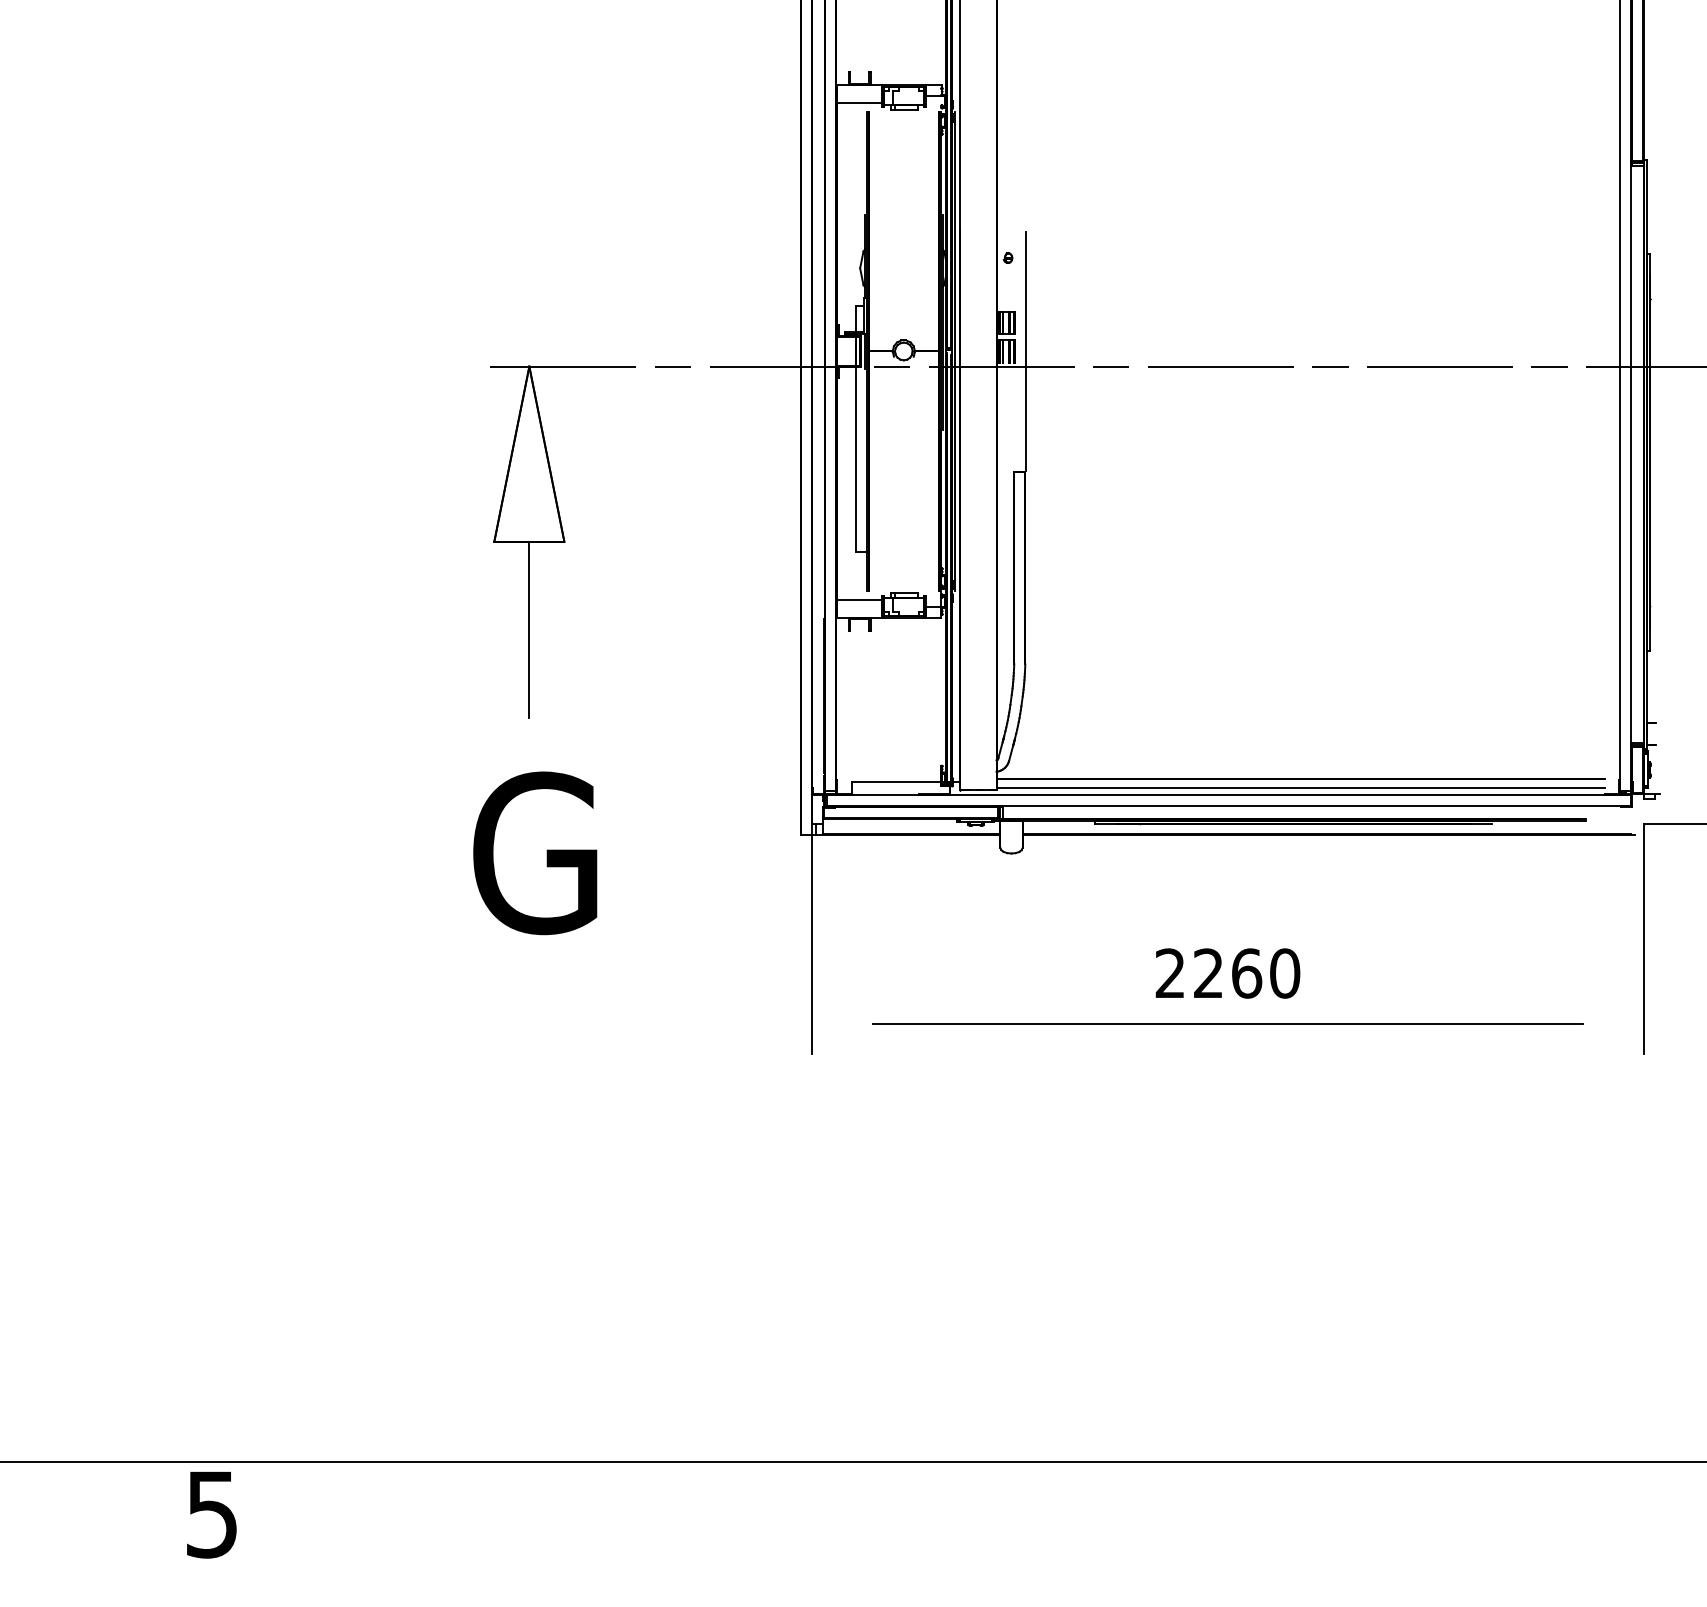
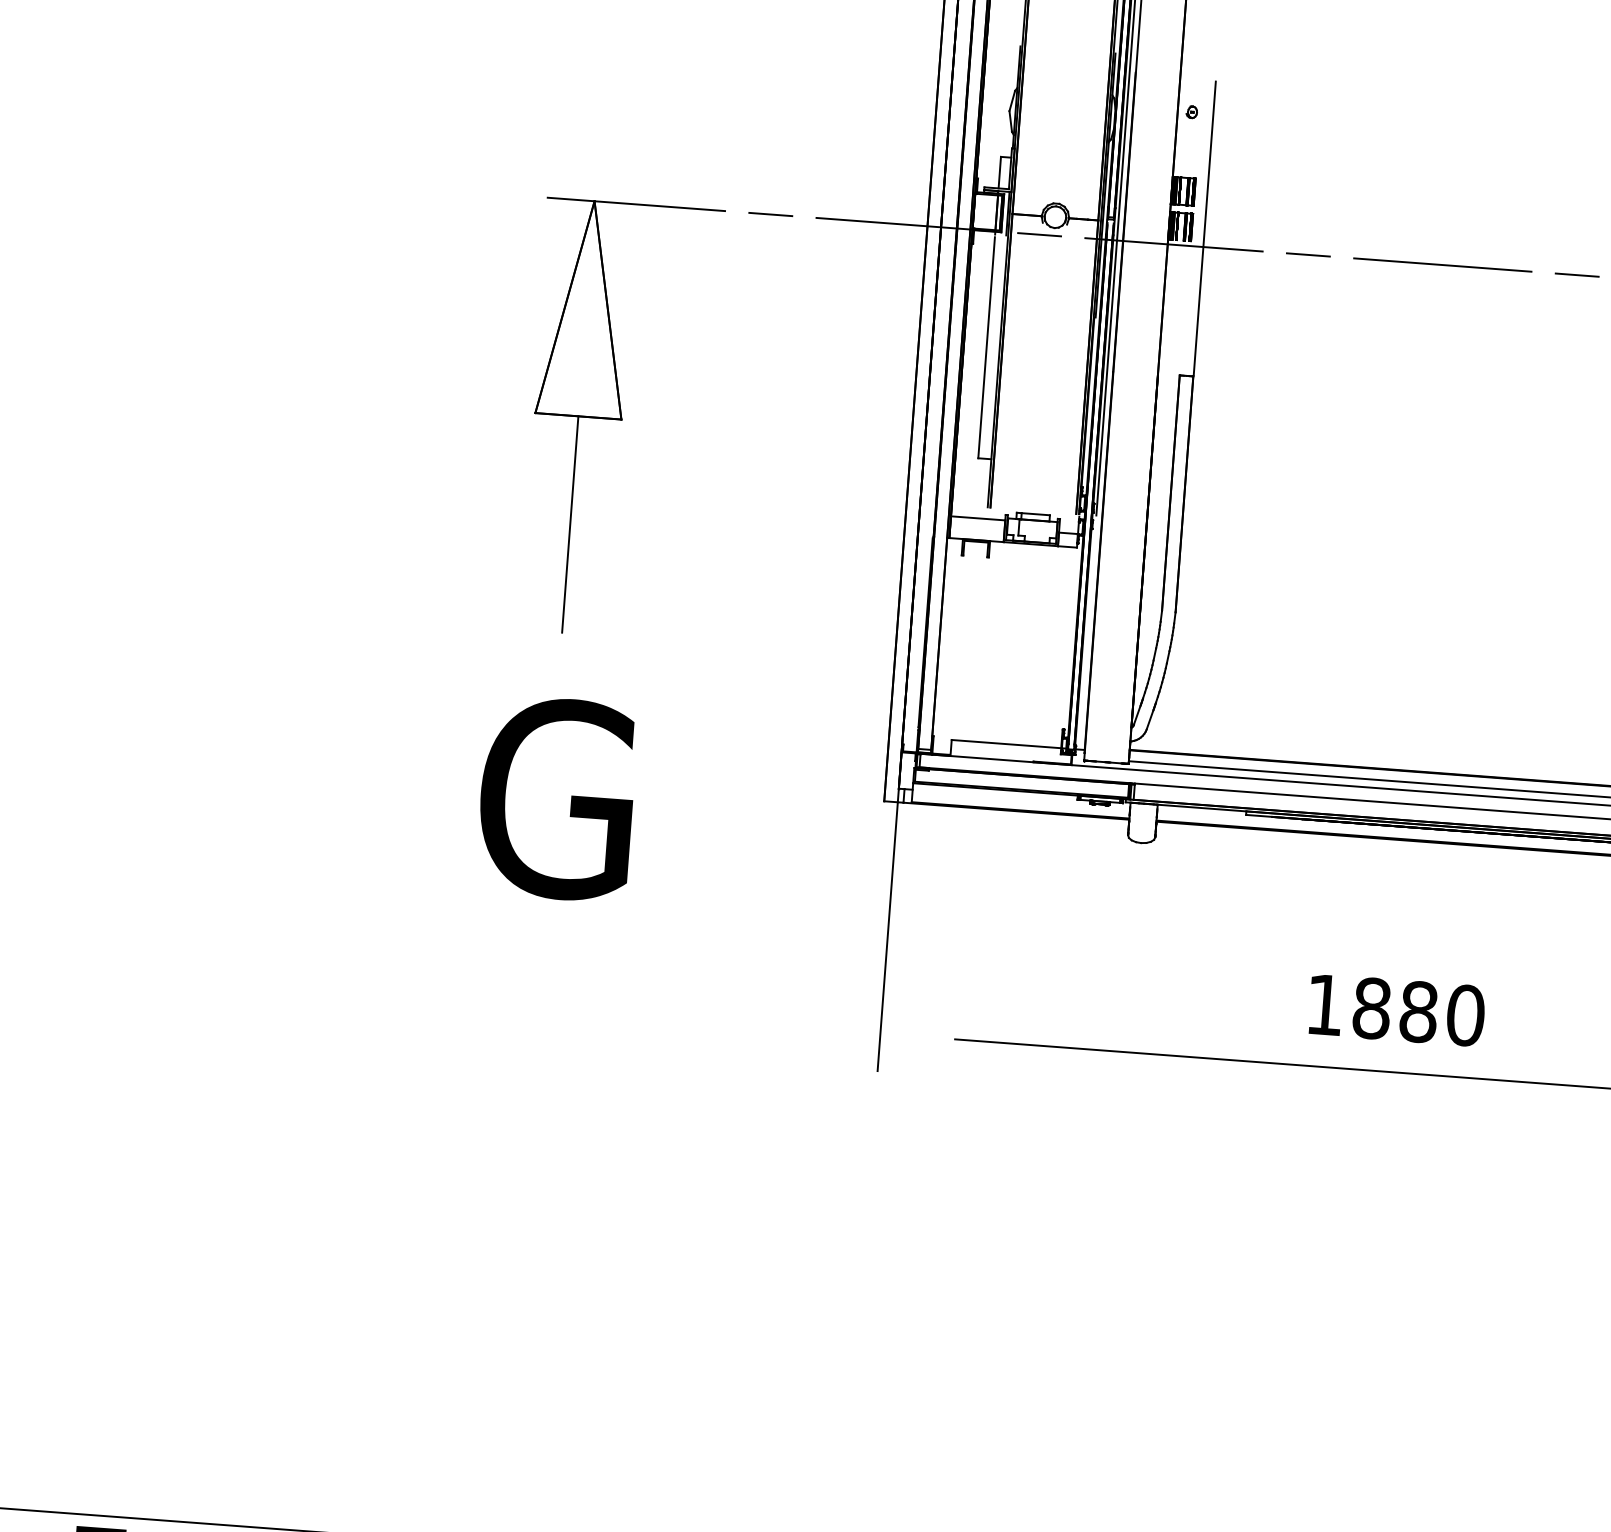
text: (1208, 973) -> (1371, 1008), 2260 -> 1880

